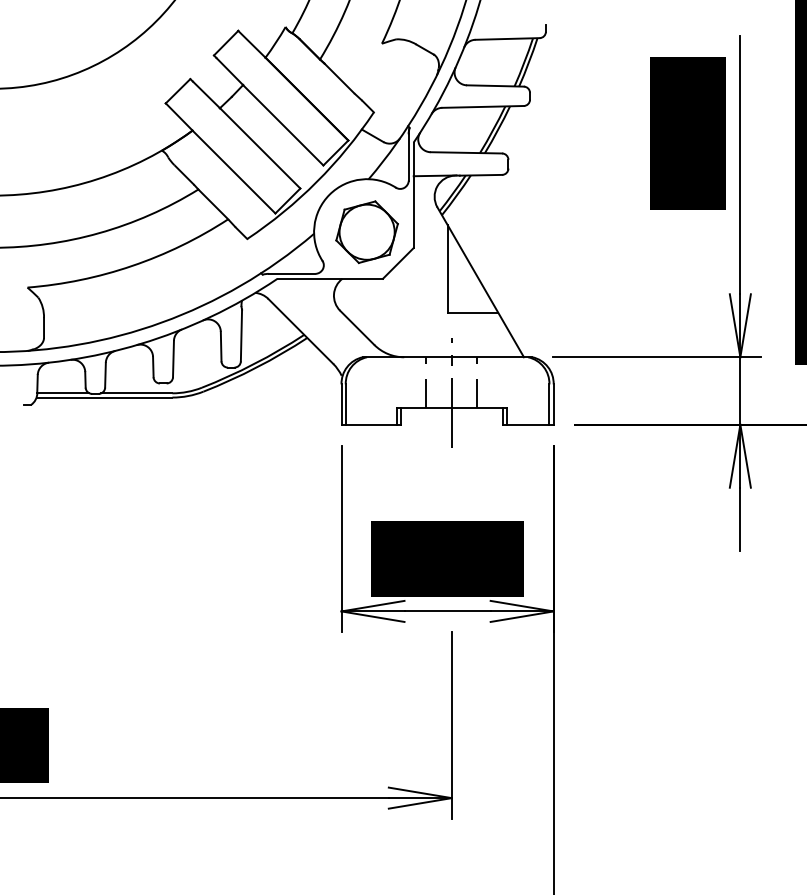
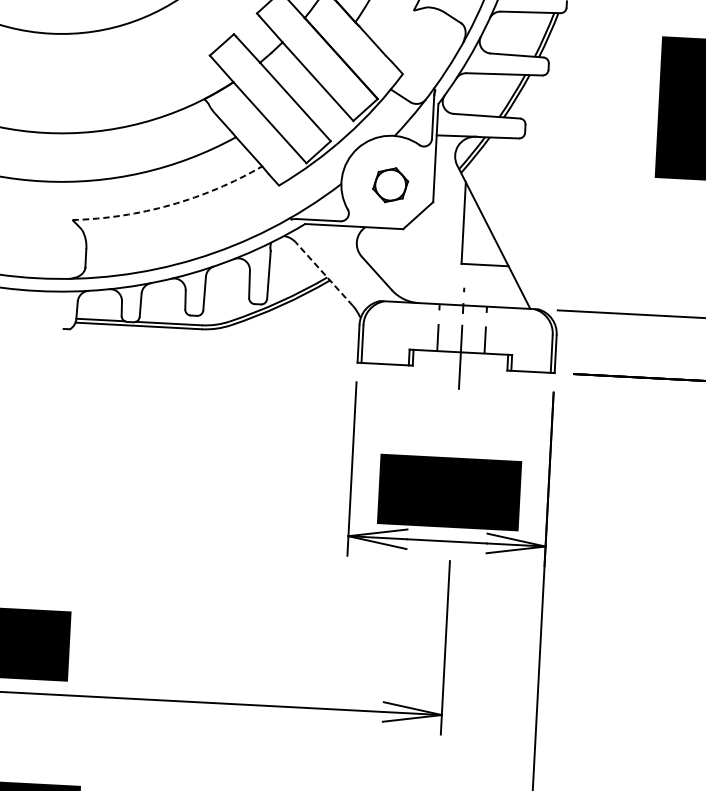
part: (366, 232) -> (390, 185), size x0.6
arc: (132, 266) -> (171, 205), solid -> dashed
line: (300, 331) -> (323, 274), solid -> dashed

